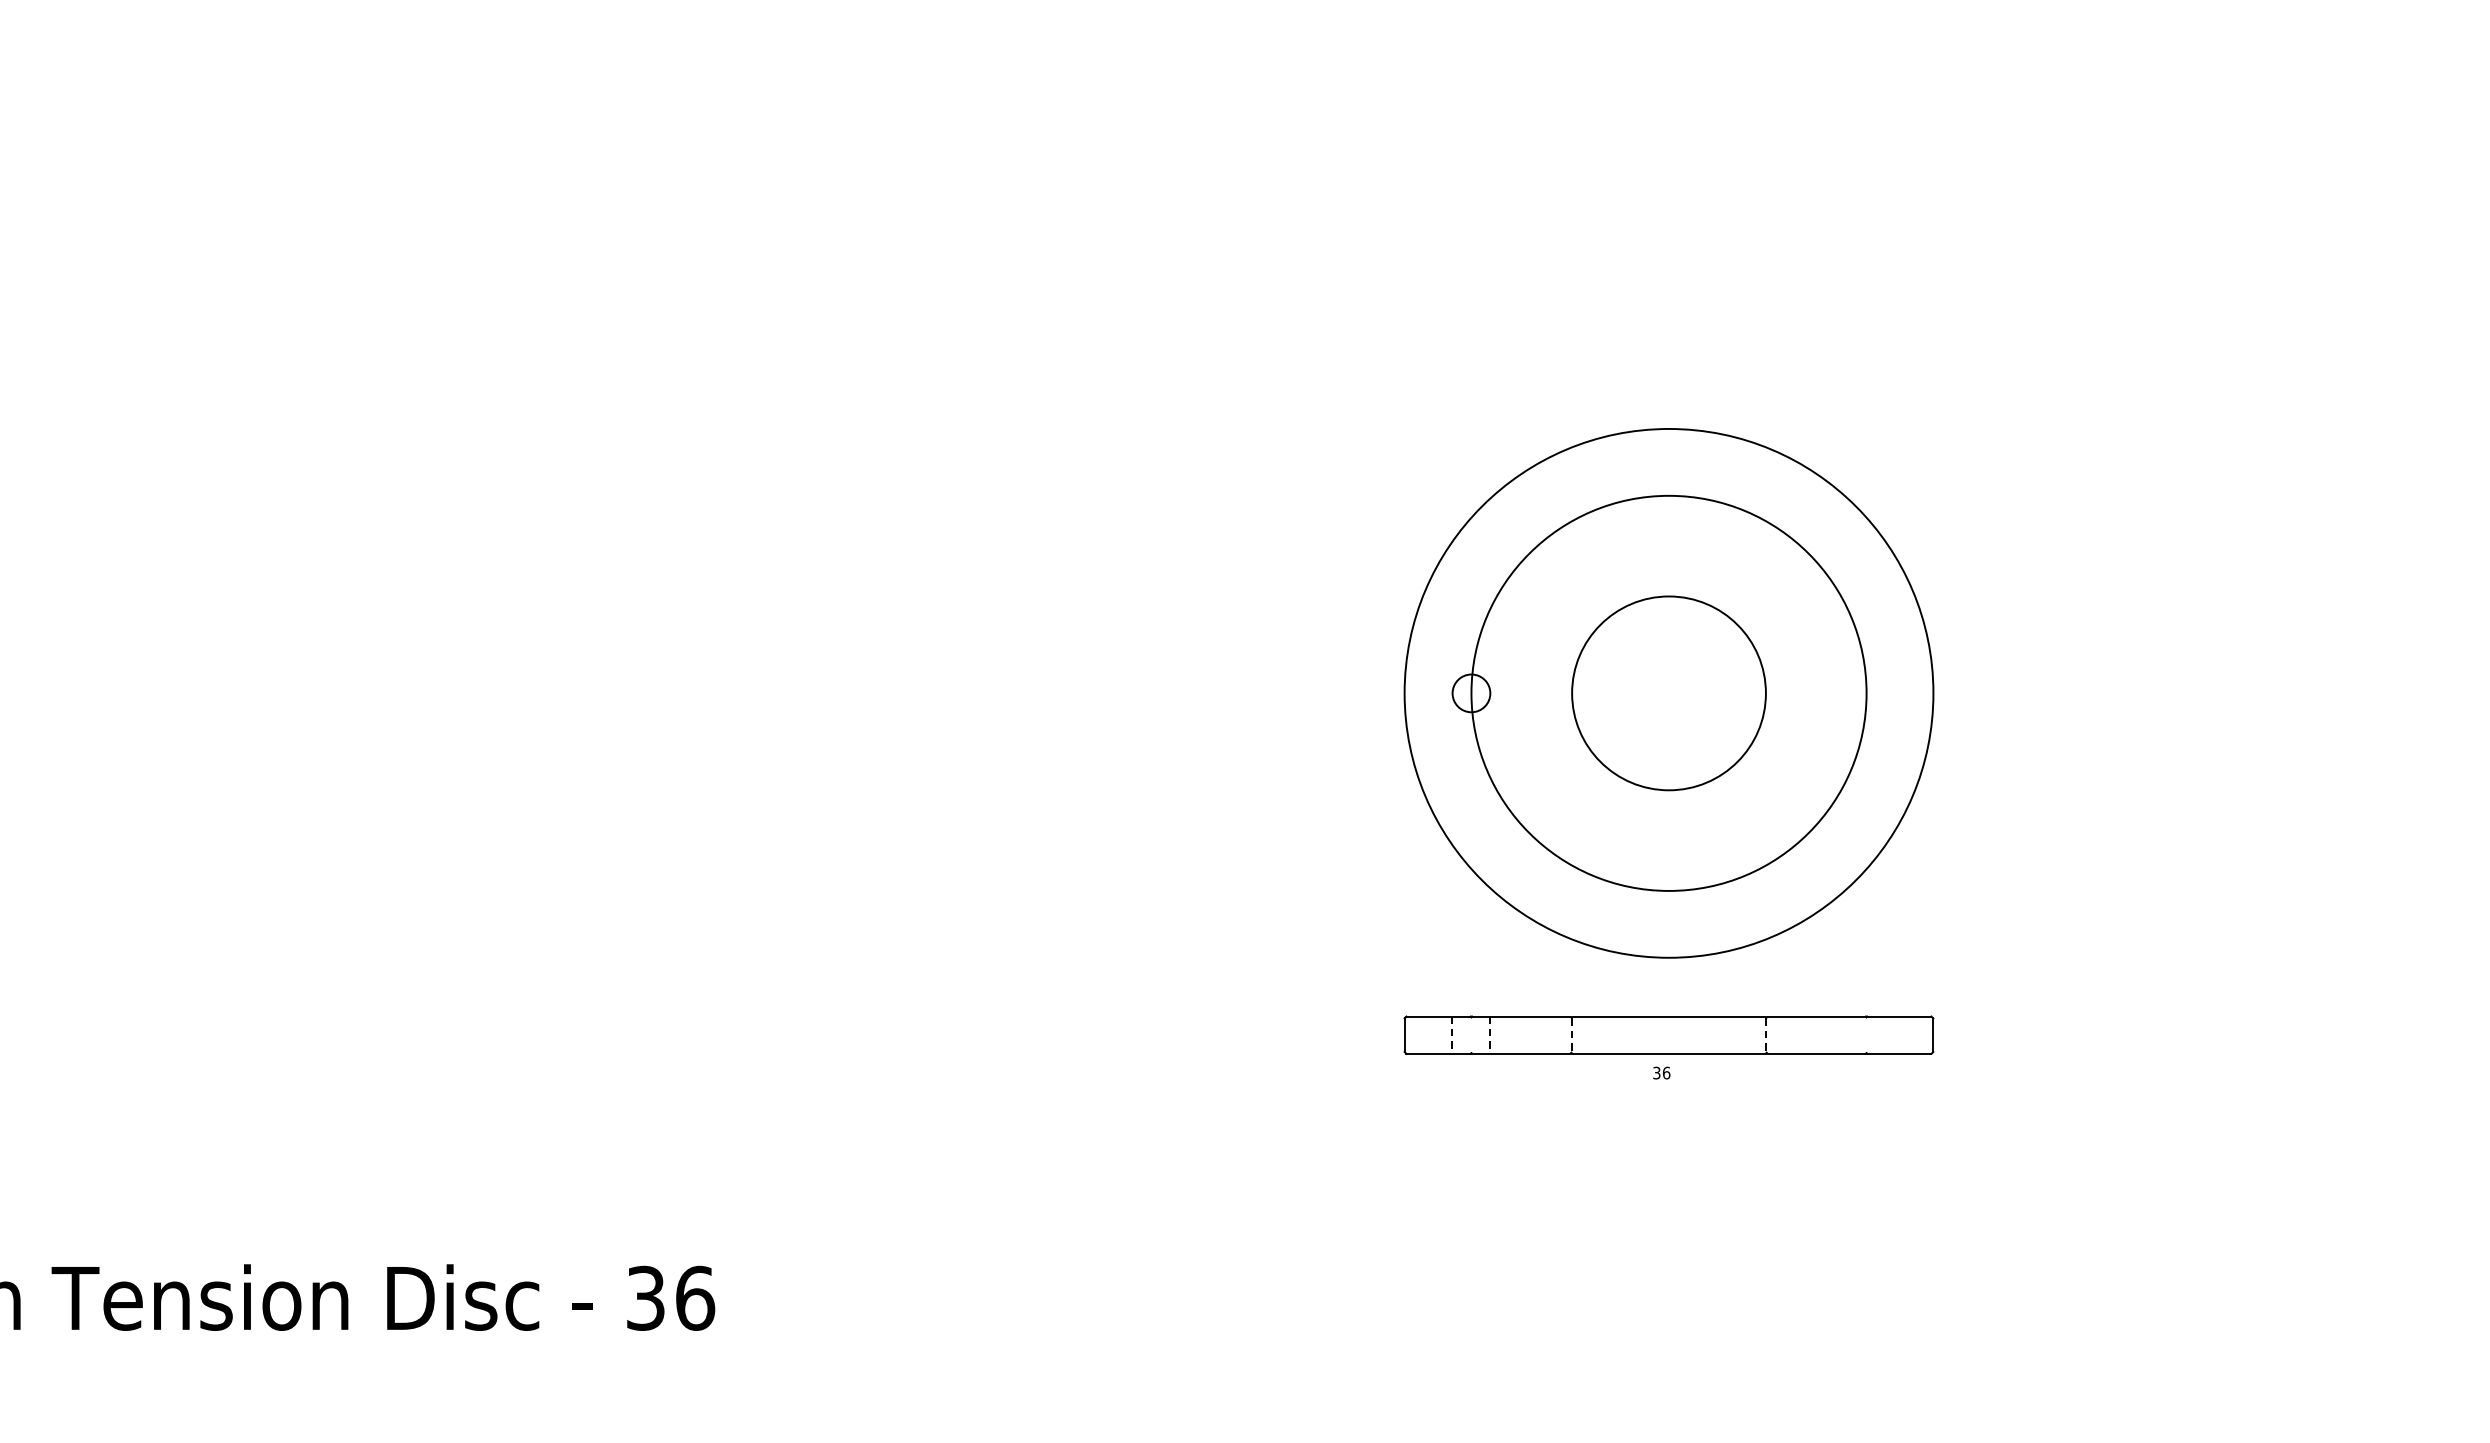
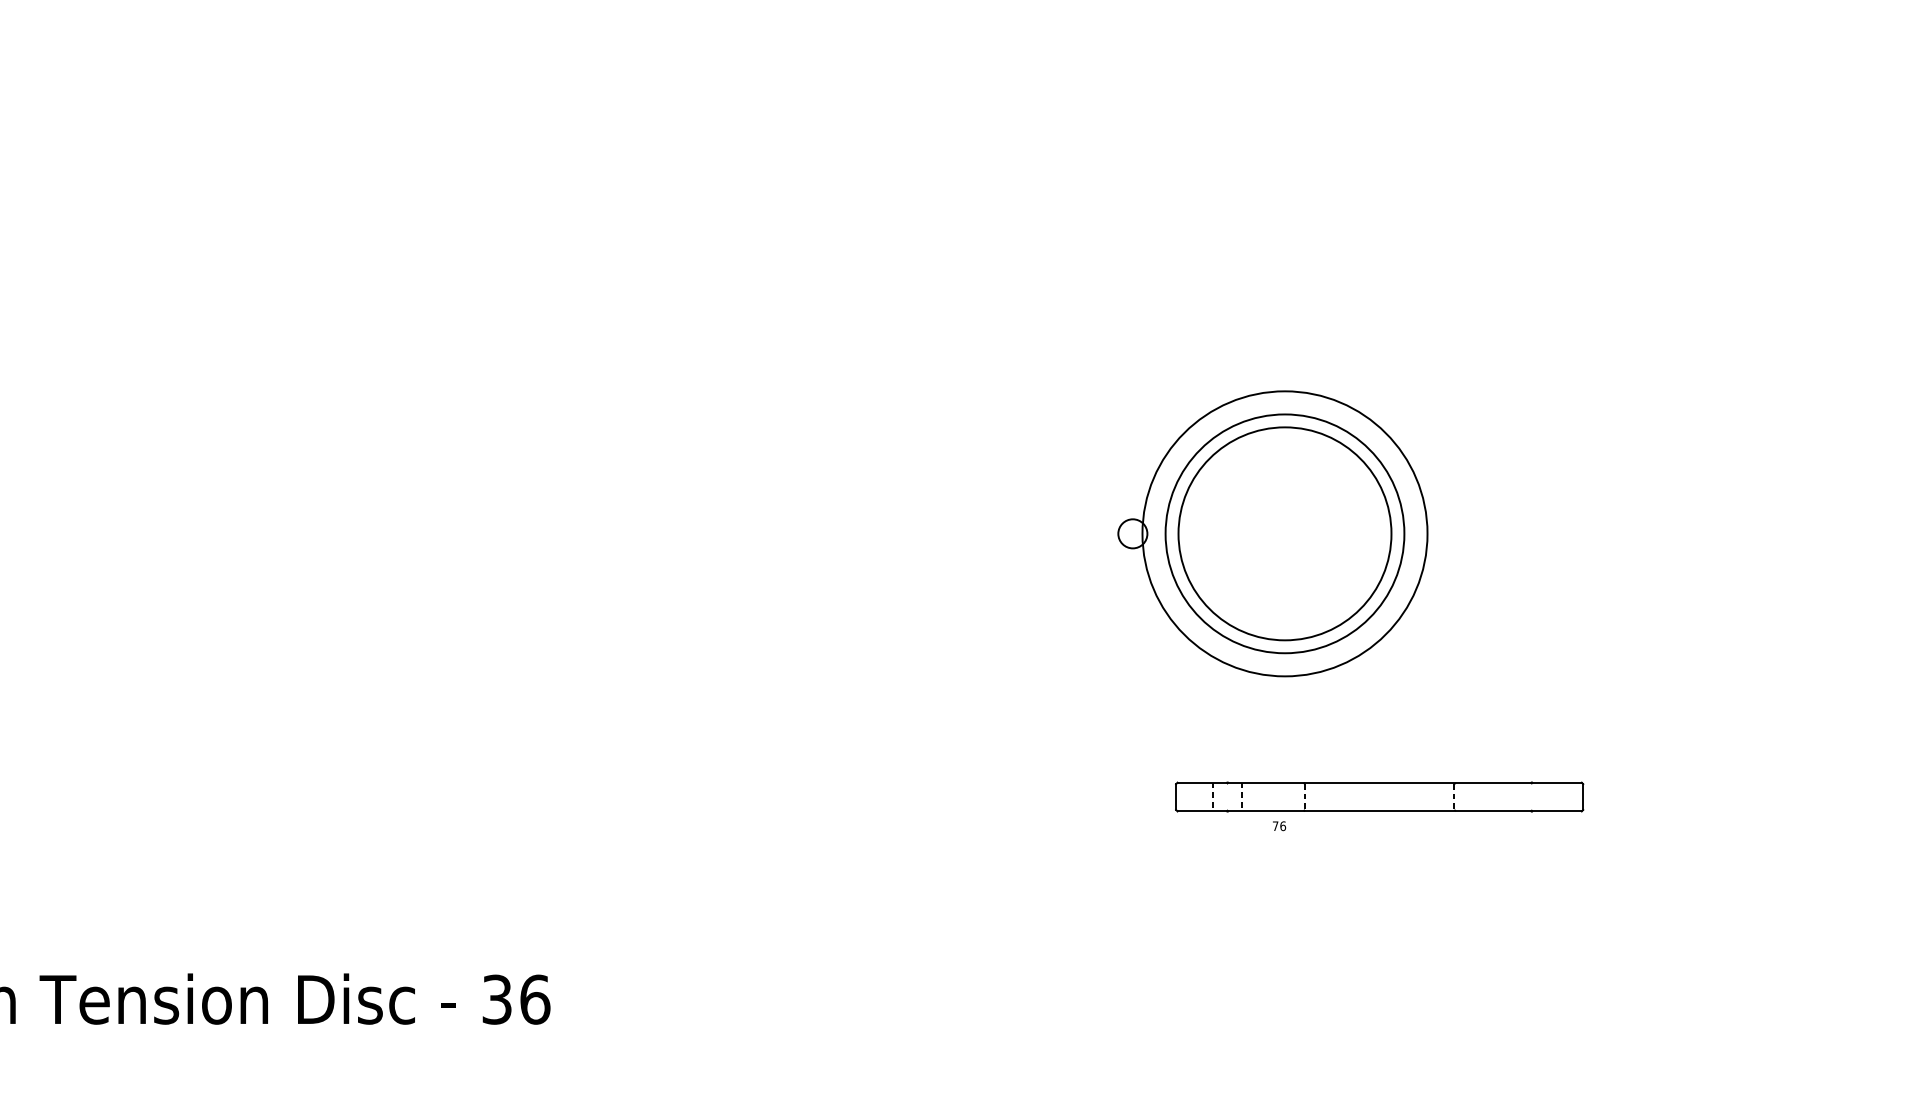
circle: (1668, 692) -> (1284, 533), size x0.7
circle: (1668, 692) -> (1284, 533), size x0.7
circle: (1668, 693) -> (1284, 533), size x1.6
part: (1668, 1034) -> (1379, 796), moved
text: (1656, 1072) -> (1275, 825), 36 -> 76

